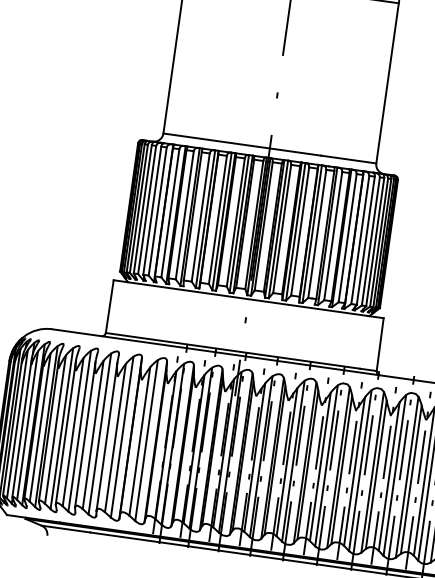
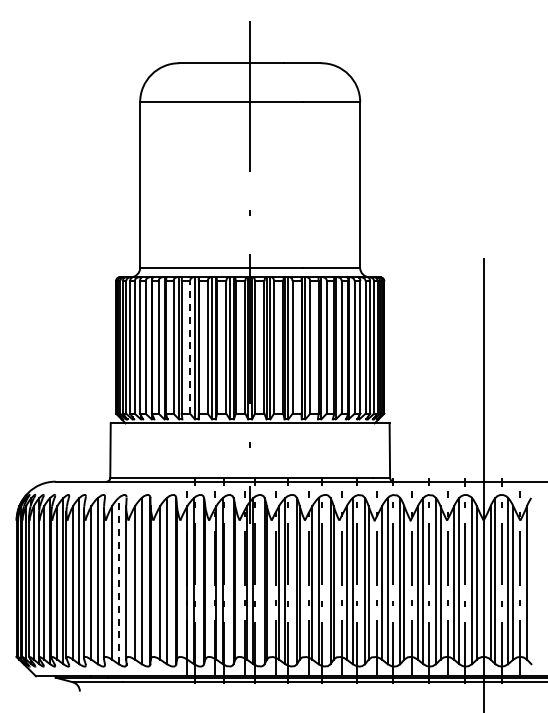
line: (200, 216) -> (189, 346), solid -> dashed
line: (99, 433) -> (118, 580), solid -> dashed

